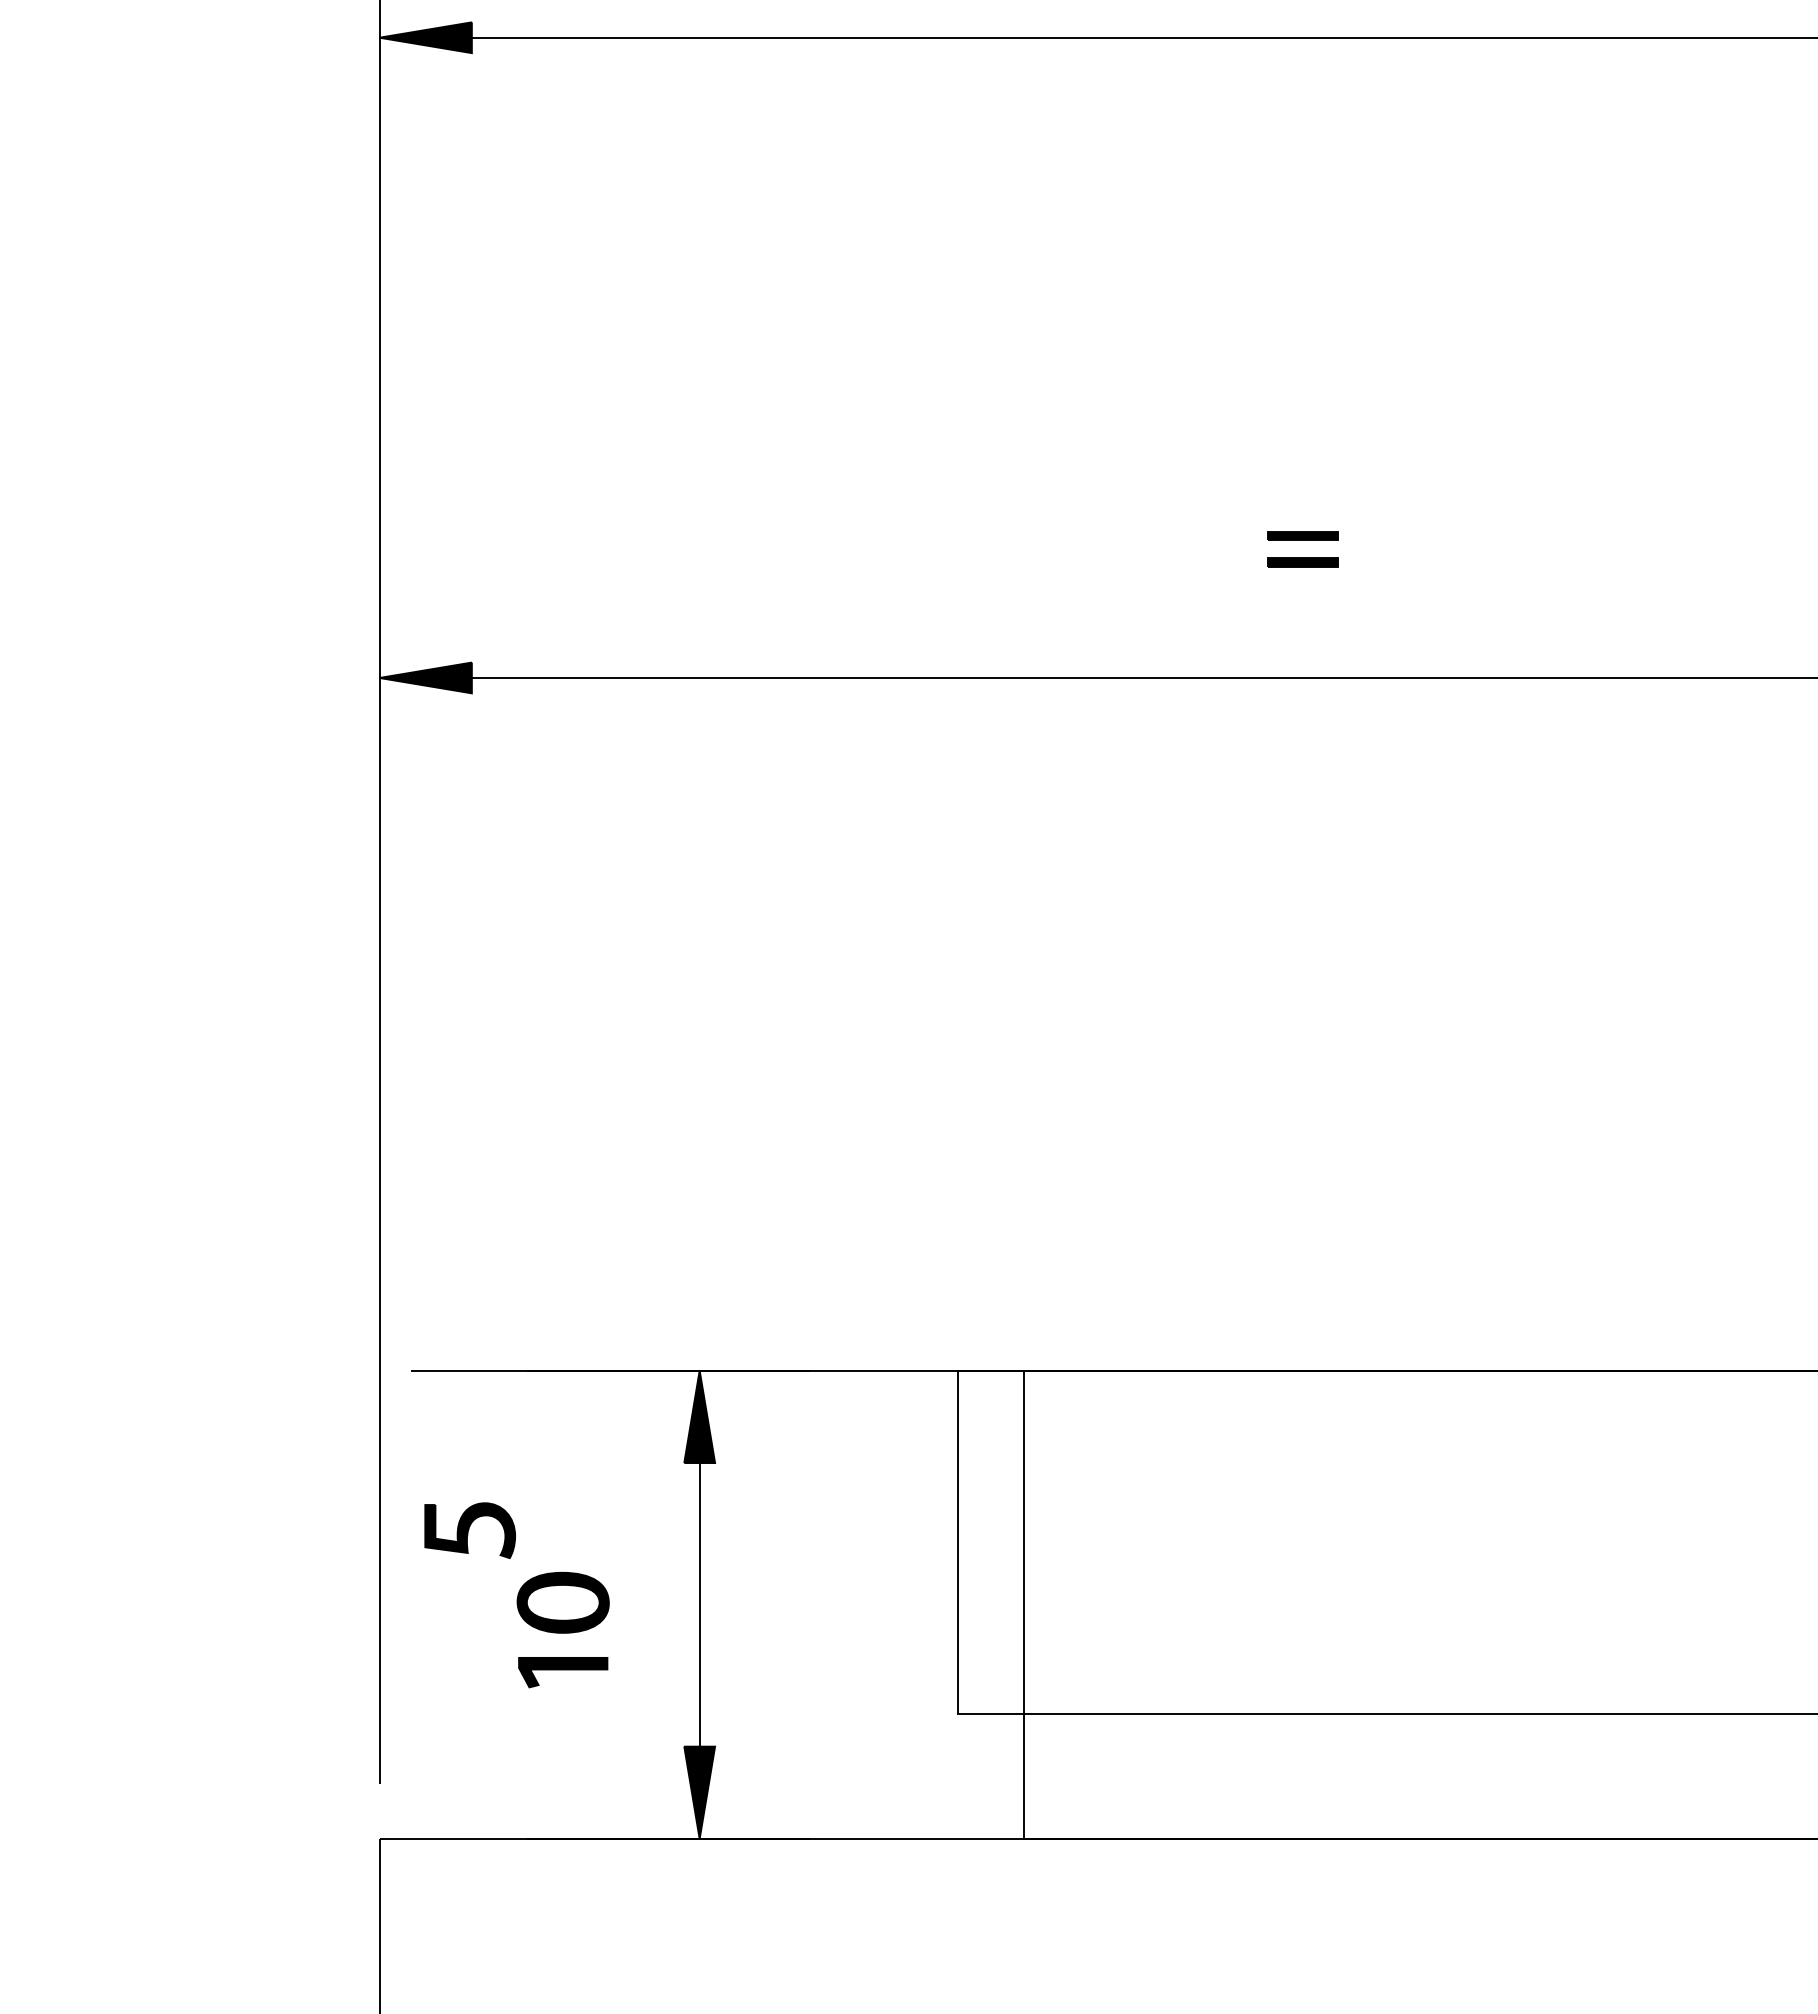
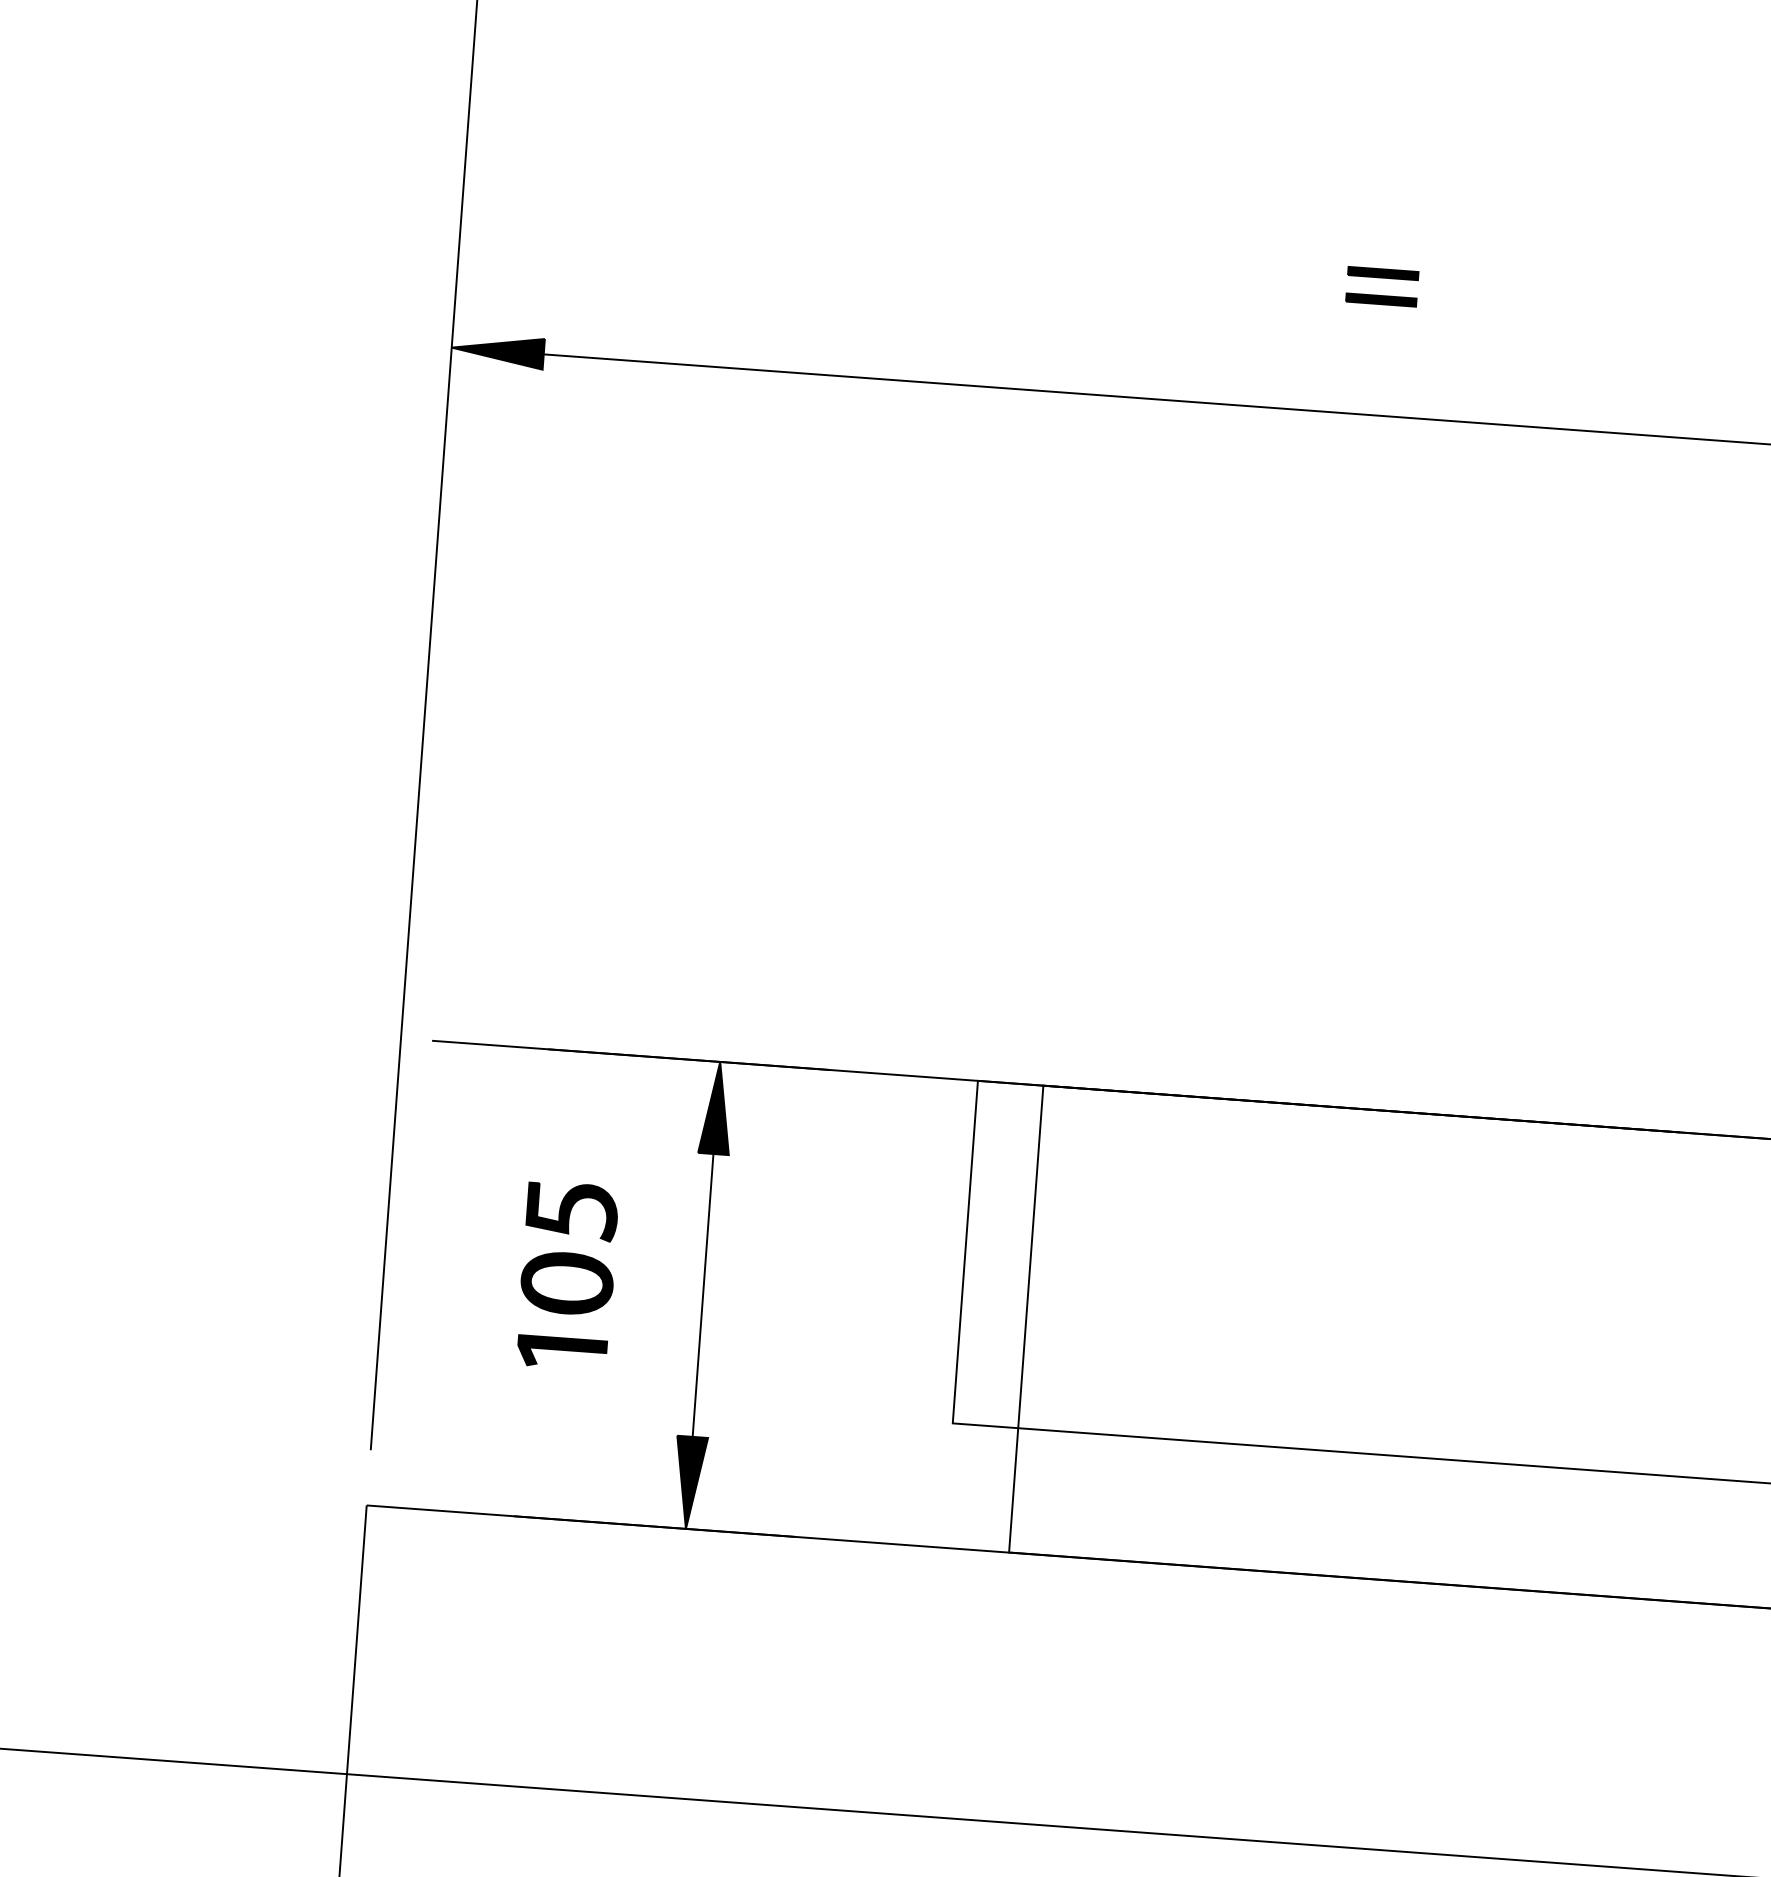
part: (469, 1530) -> (571, 1211), moved

